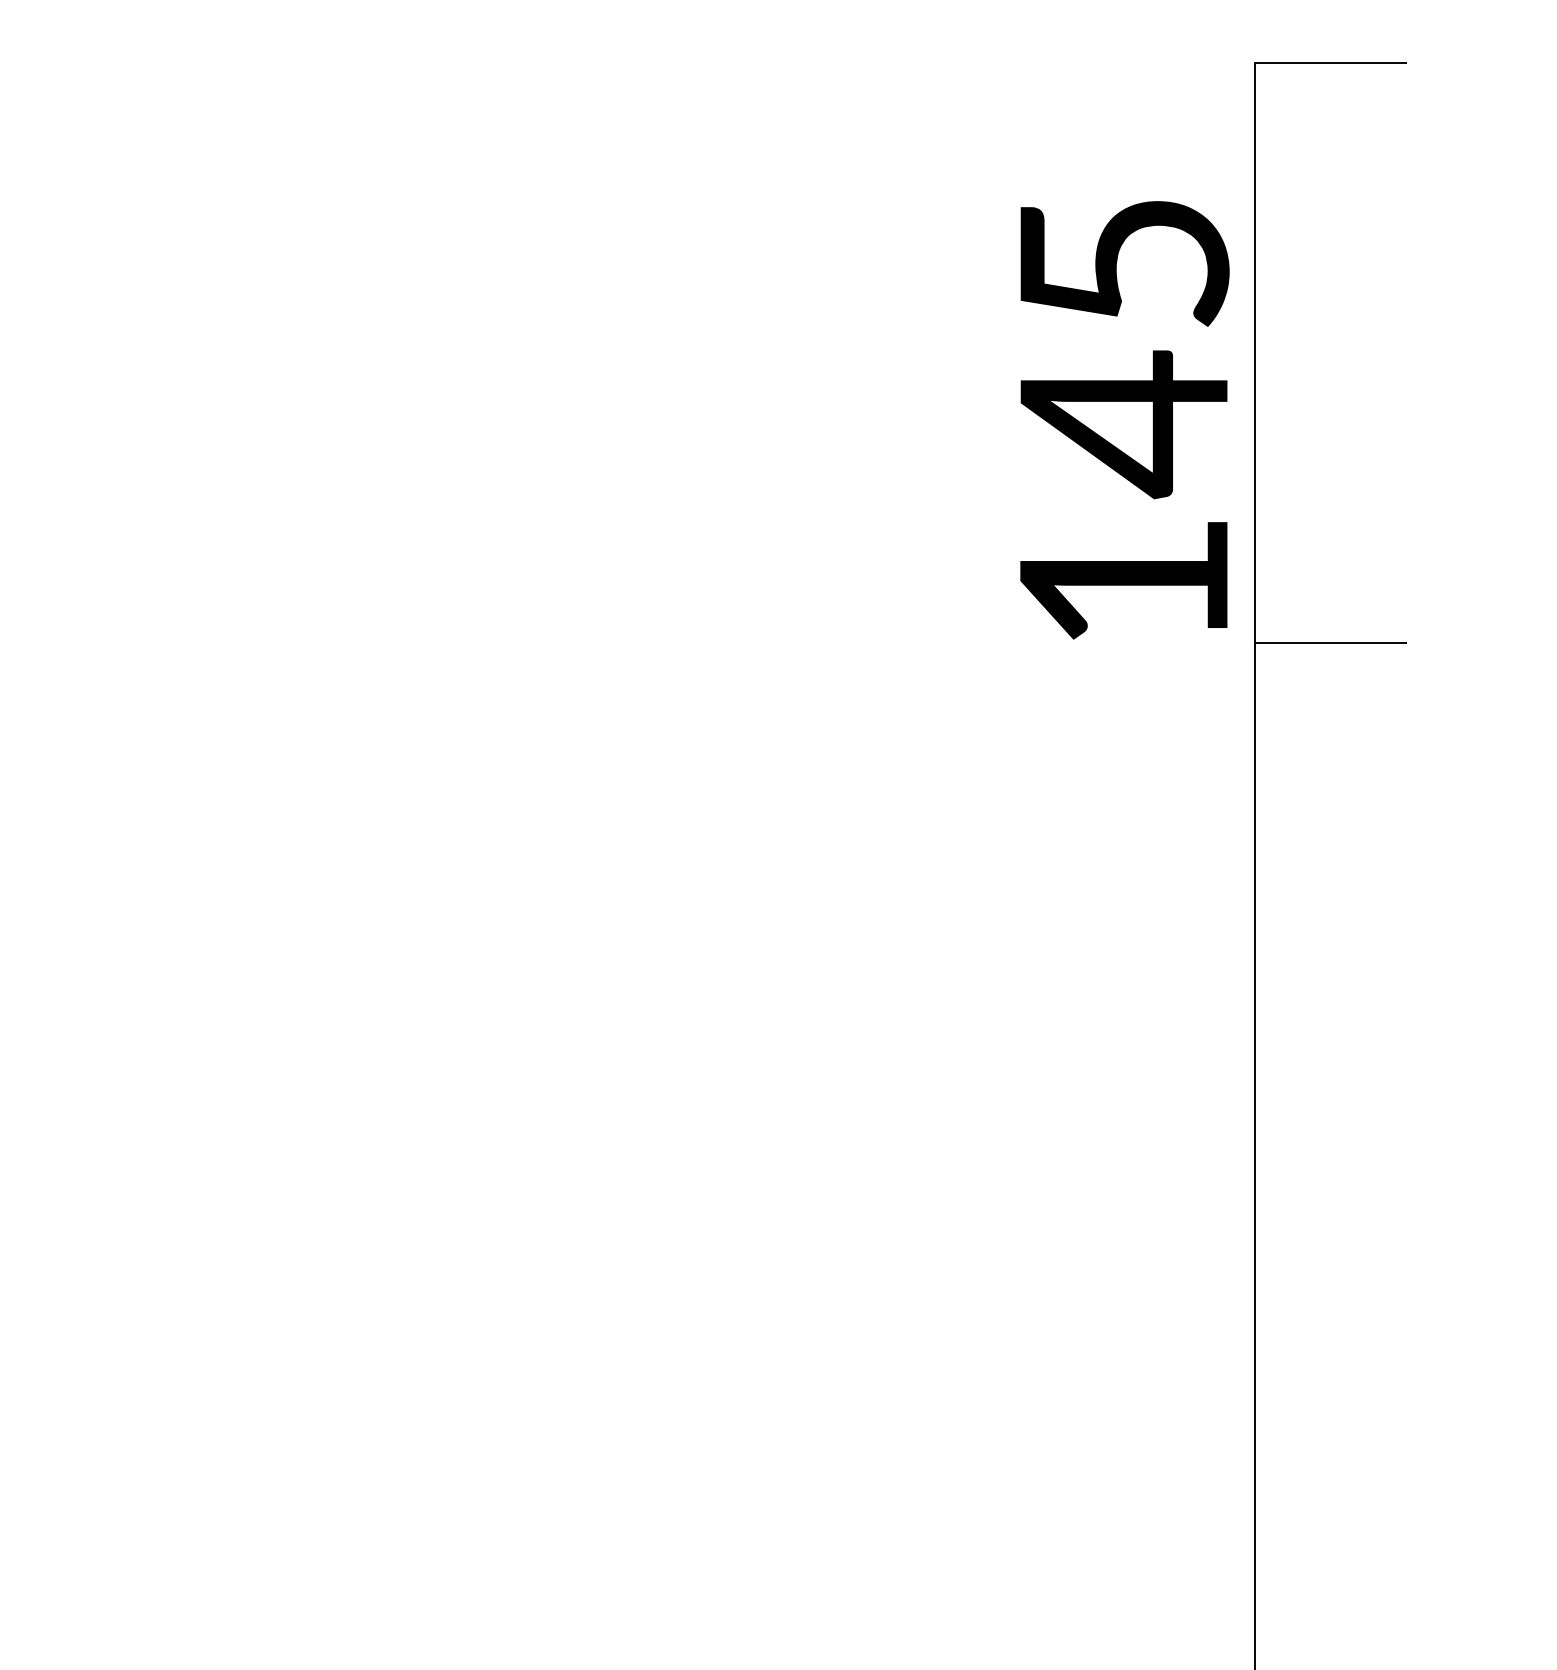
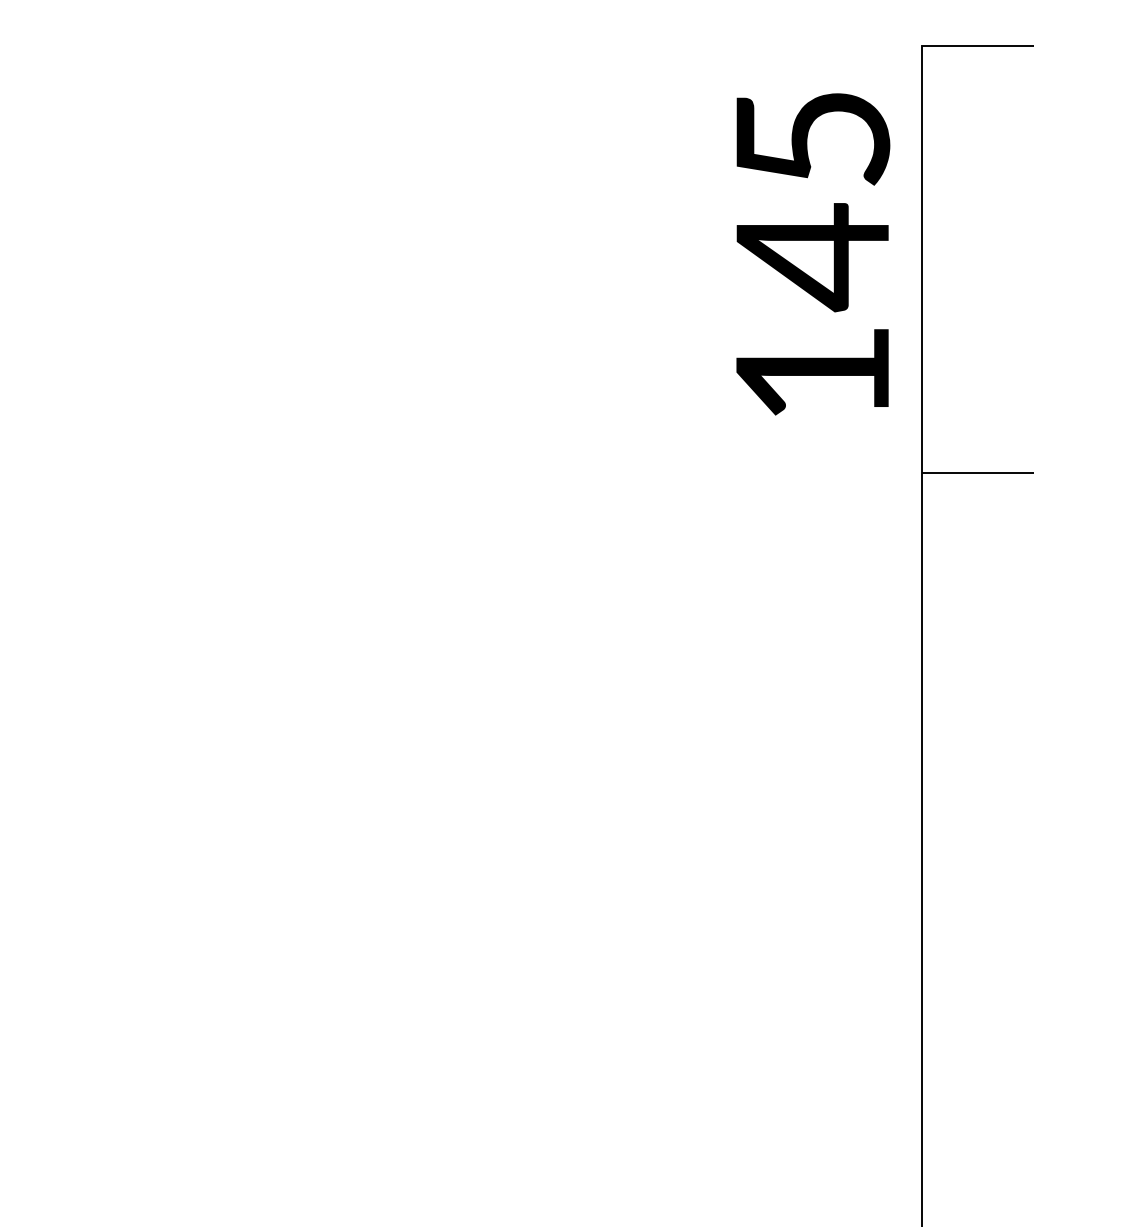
text: (1124, 420) -> (813, 254), moved

